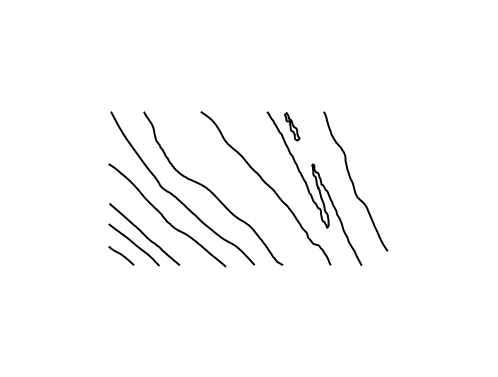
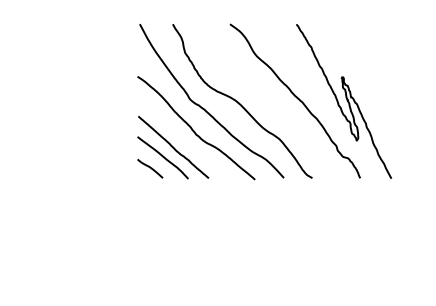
part: (292, 126) -> (321, 39), removed
curve: (353, 182) -> (383, 95), removed

